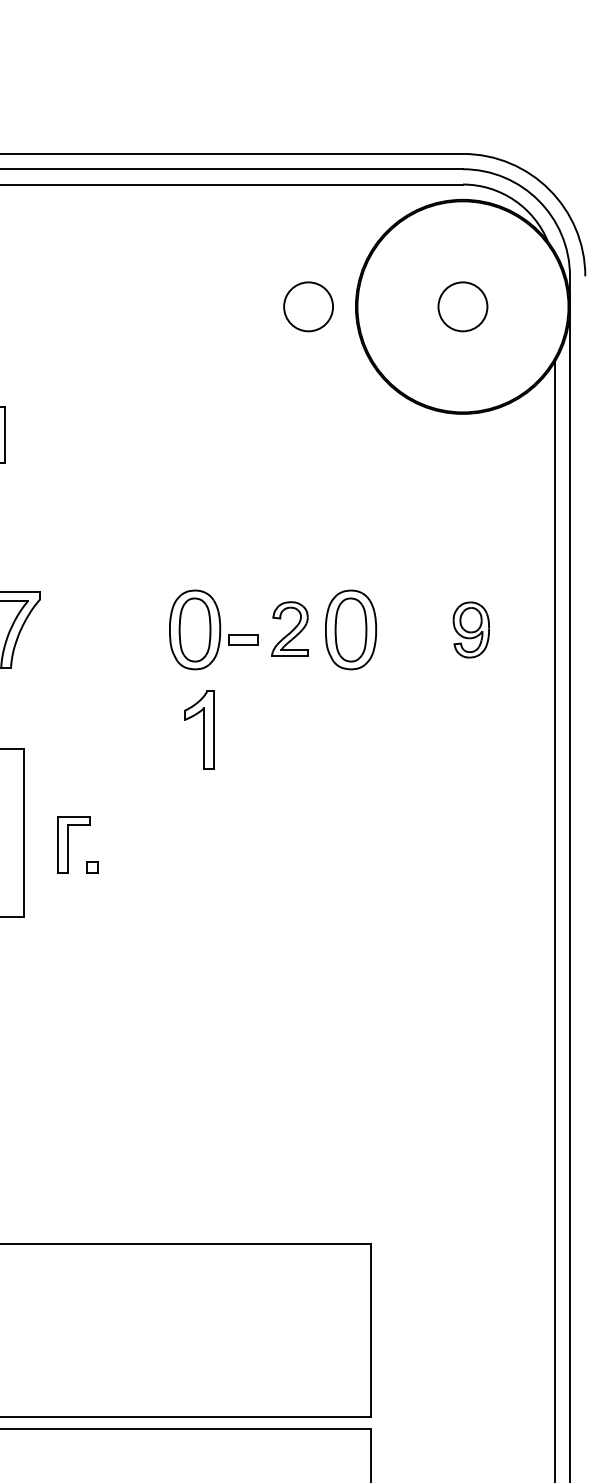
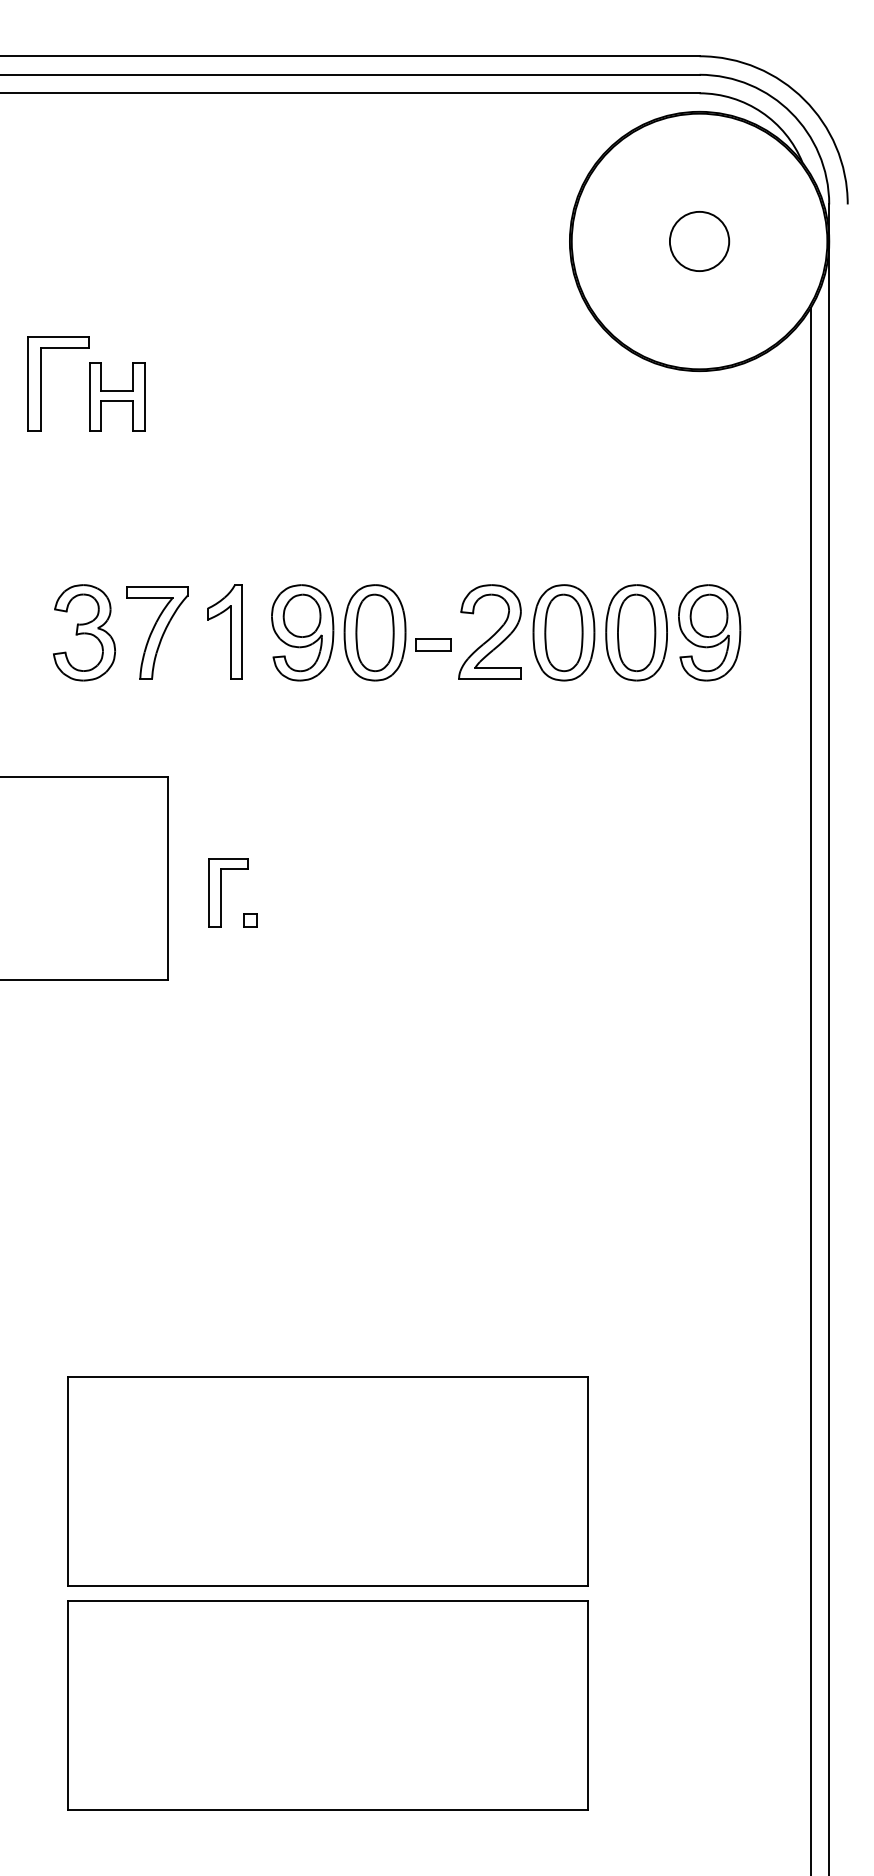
circle: (308, 306) -> (512, 241), removed
part: (289, 628) -> (489, 631), size x1.43
part: (135, 629) -> (302, 632), added
part: (410, 629) -> (636, 632), added
part: (471, 629) -> (709, 632), size x1.43
part: (198, 729) -> (224, 631), moved

